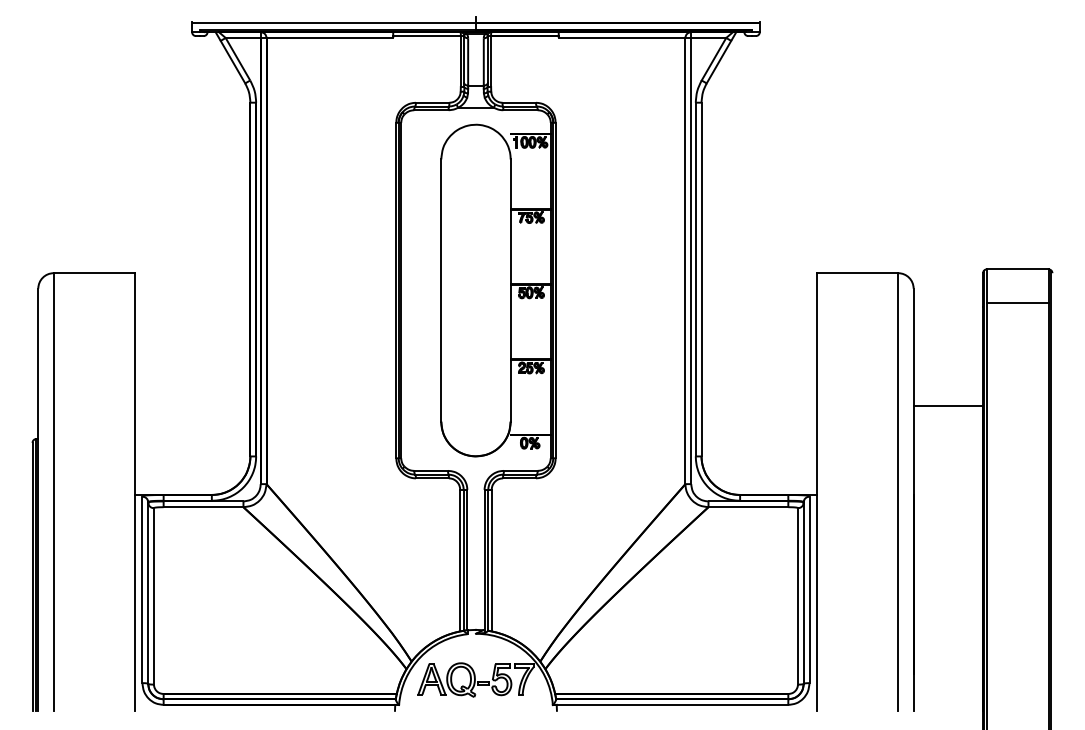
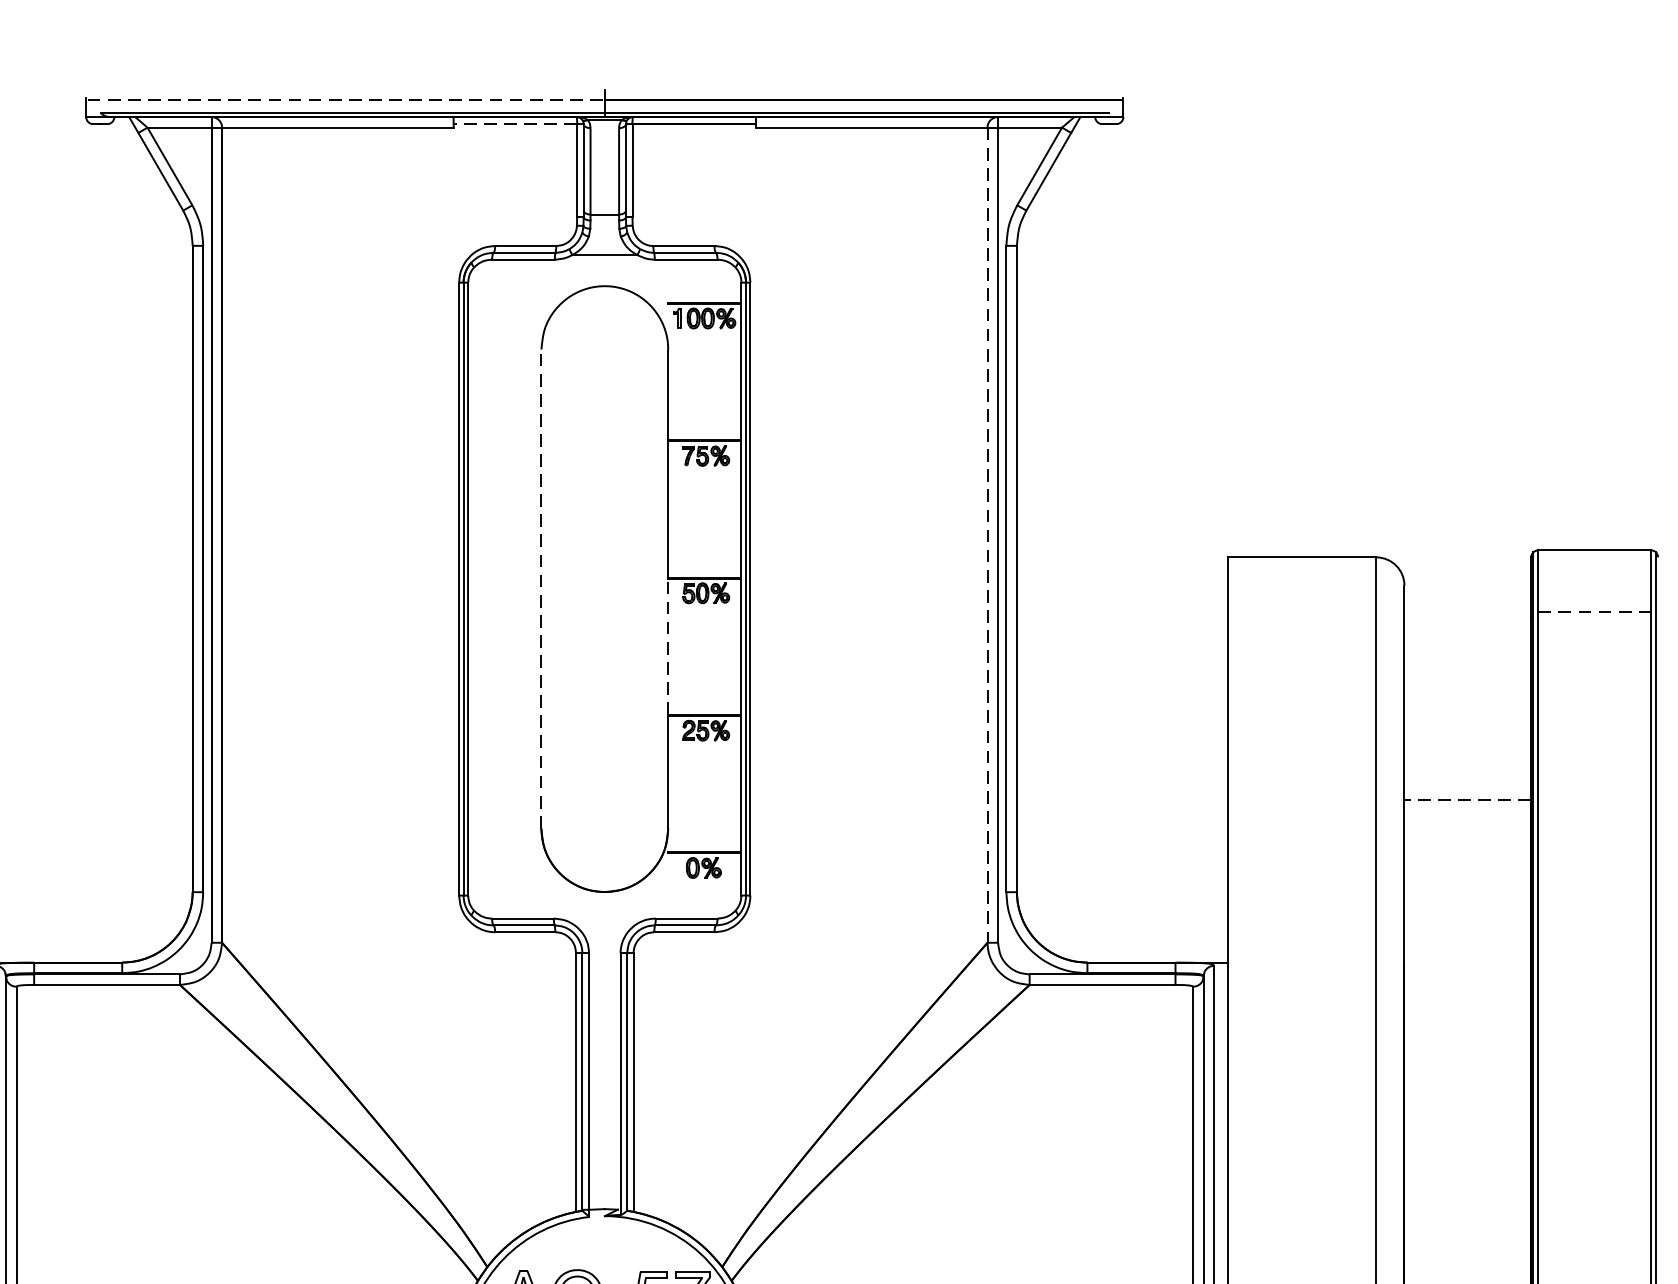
line: (334, 22) -> (346, 99), solid -> dashed
line: (427, 36) -> (516, 124), solid -> dashed
line: (685, 261) -> (987, 536), solid -> dashed
line: (441, 290) -> (541, 588), solid -> dashed
line: (1017, 302) -> (1594, 610), solid -> dashed
line: (510, 321) -> (667, 645), solid -> dashed
line: (948, 406) -> (1468, 800), solid -> dashed

